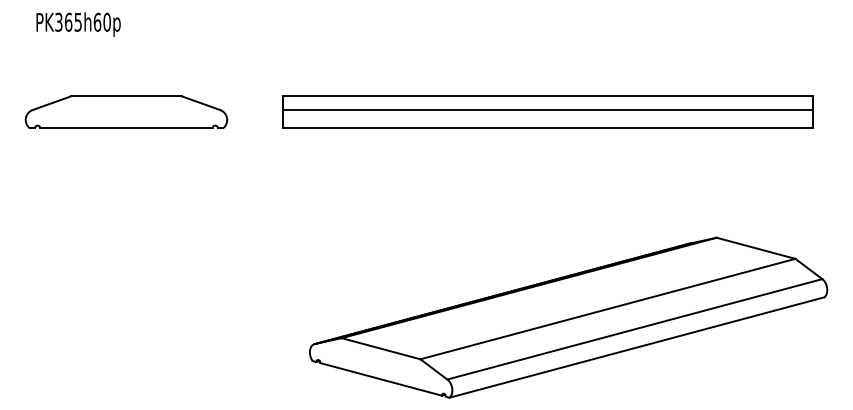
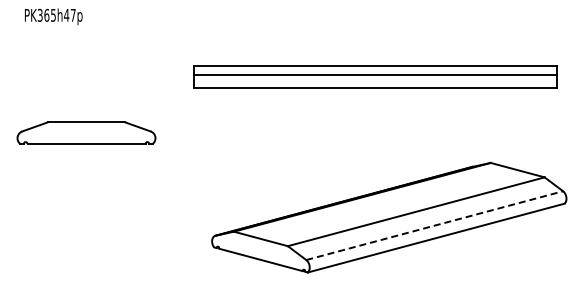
text: (101, 21) -> (69, 14), PK365h60p -> PK365h47p
part: (126, 111) -> (86, 132), moved
line: (634, 329) -> (434, 225), solid -> dashed

